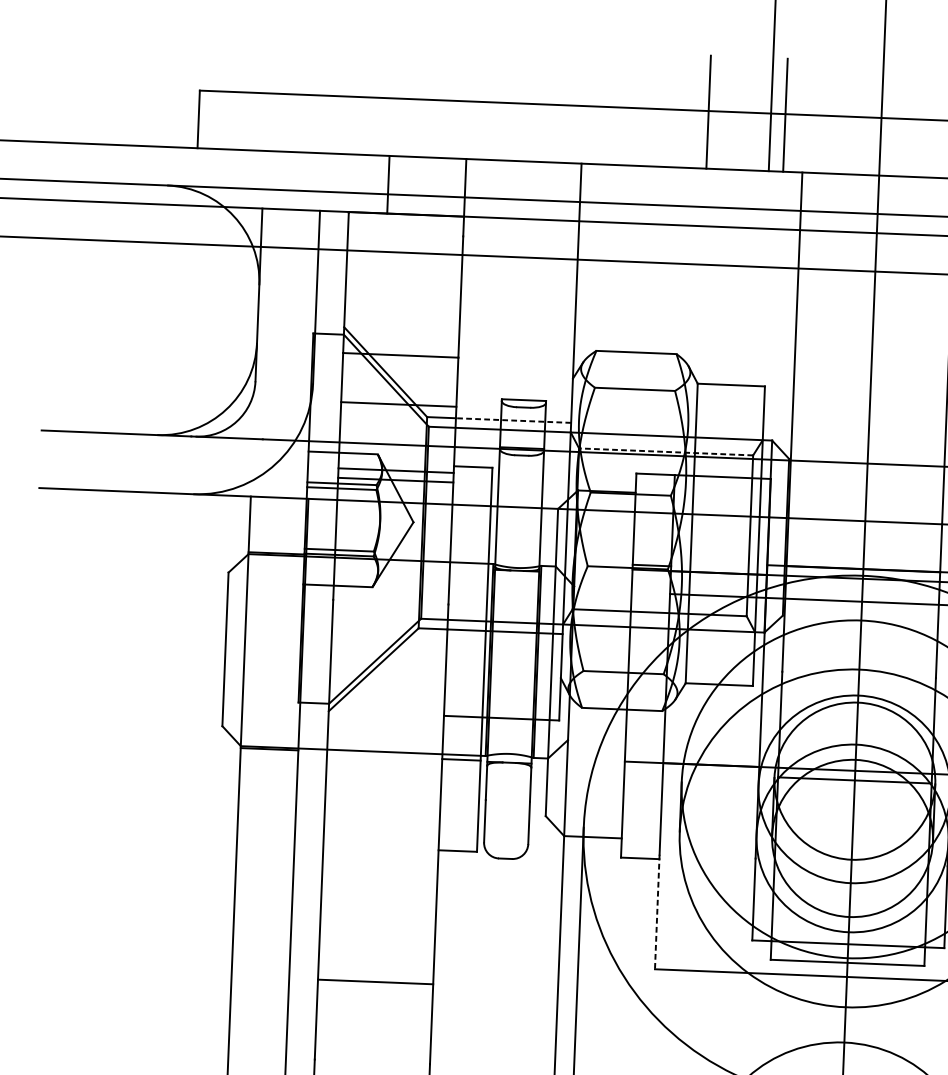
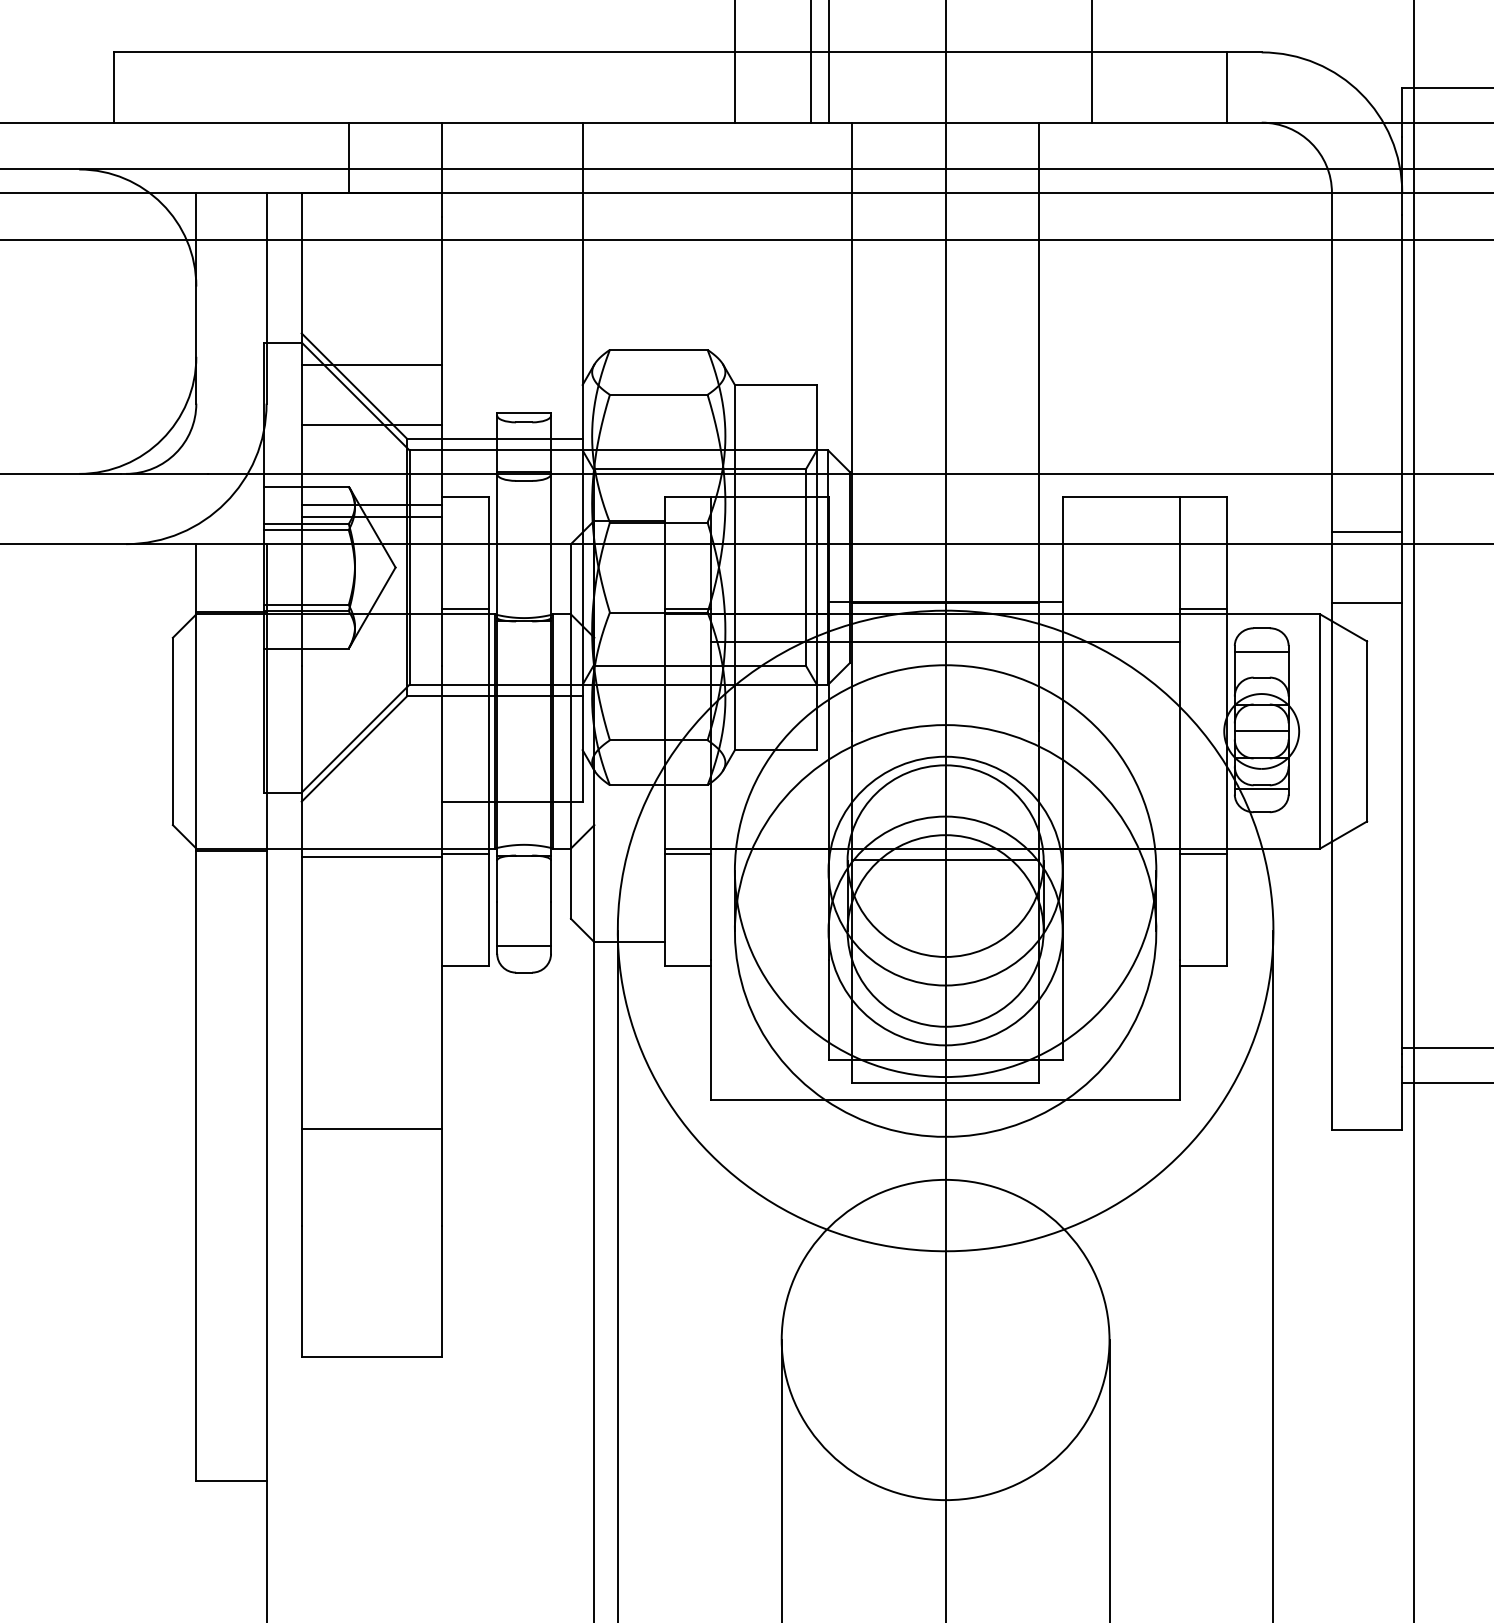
line: (512, 420) -> (511, 438), dashed -> solid
line: (665, 451) -> (699, 469), dashed -> solid
line: (469, 558) -> (465, 608), added
line: (384, 759) -> (371, 857), added
line: (643, 767) -> (687, 854), added
line: (506, 836) -> (524, 945), added
line: (657, 912) -> (711, 1030), dashed -> solid

